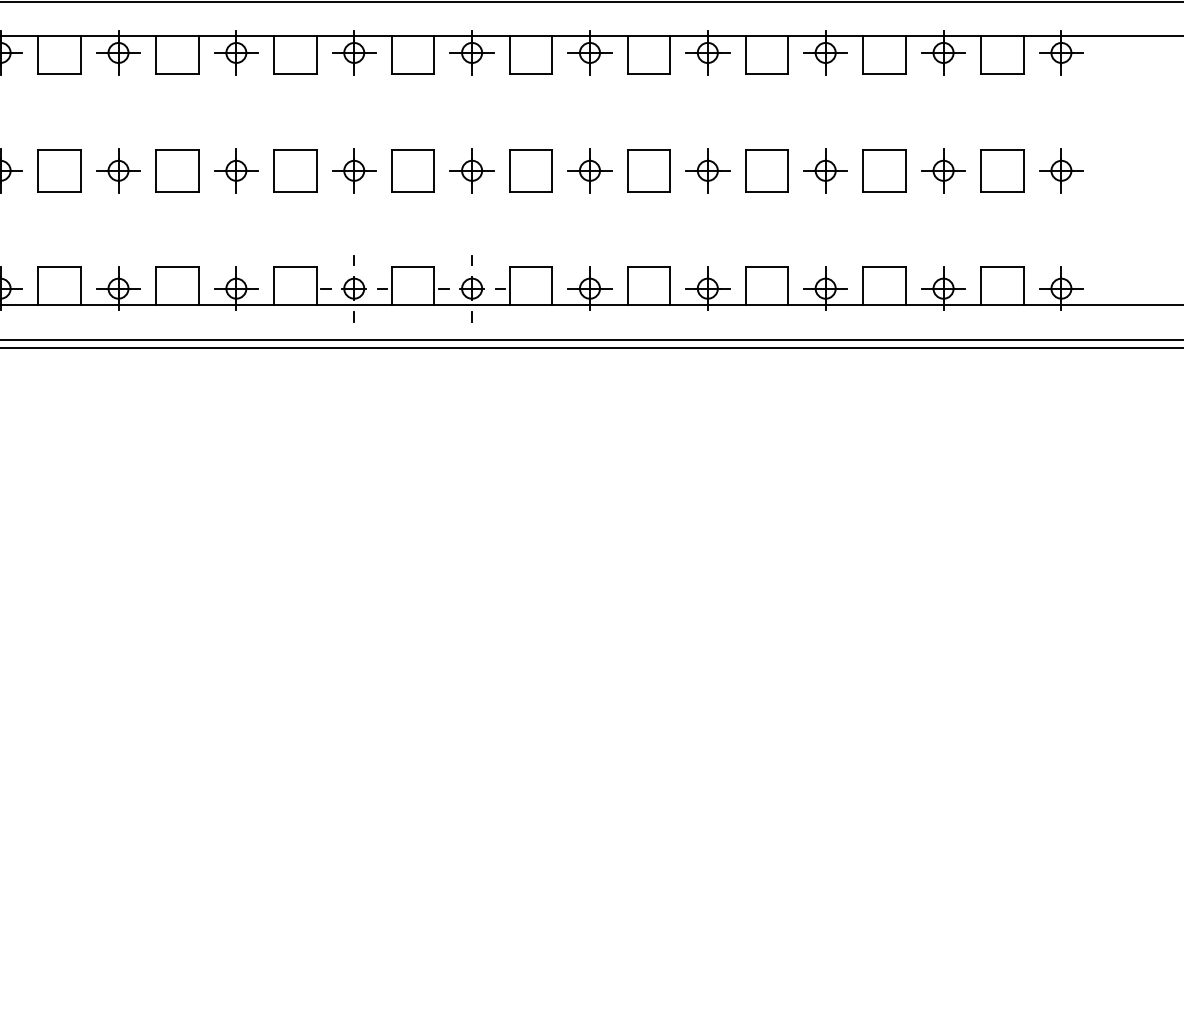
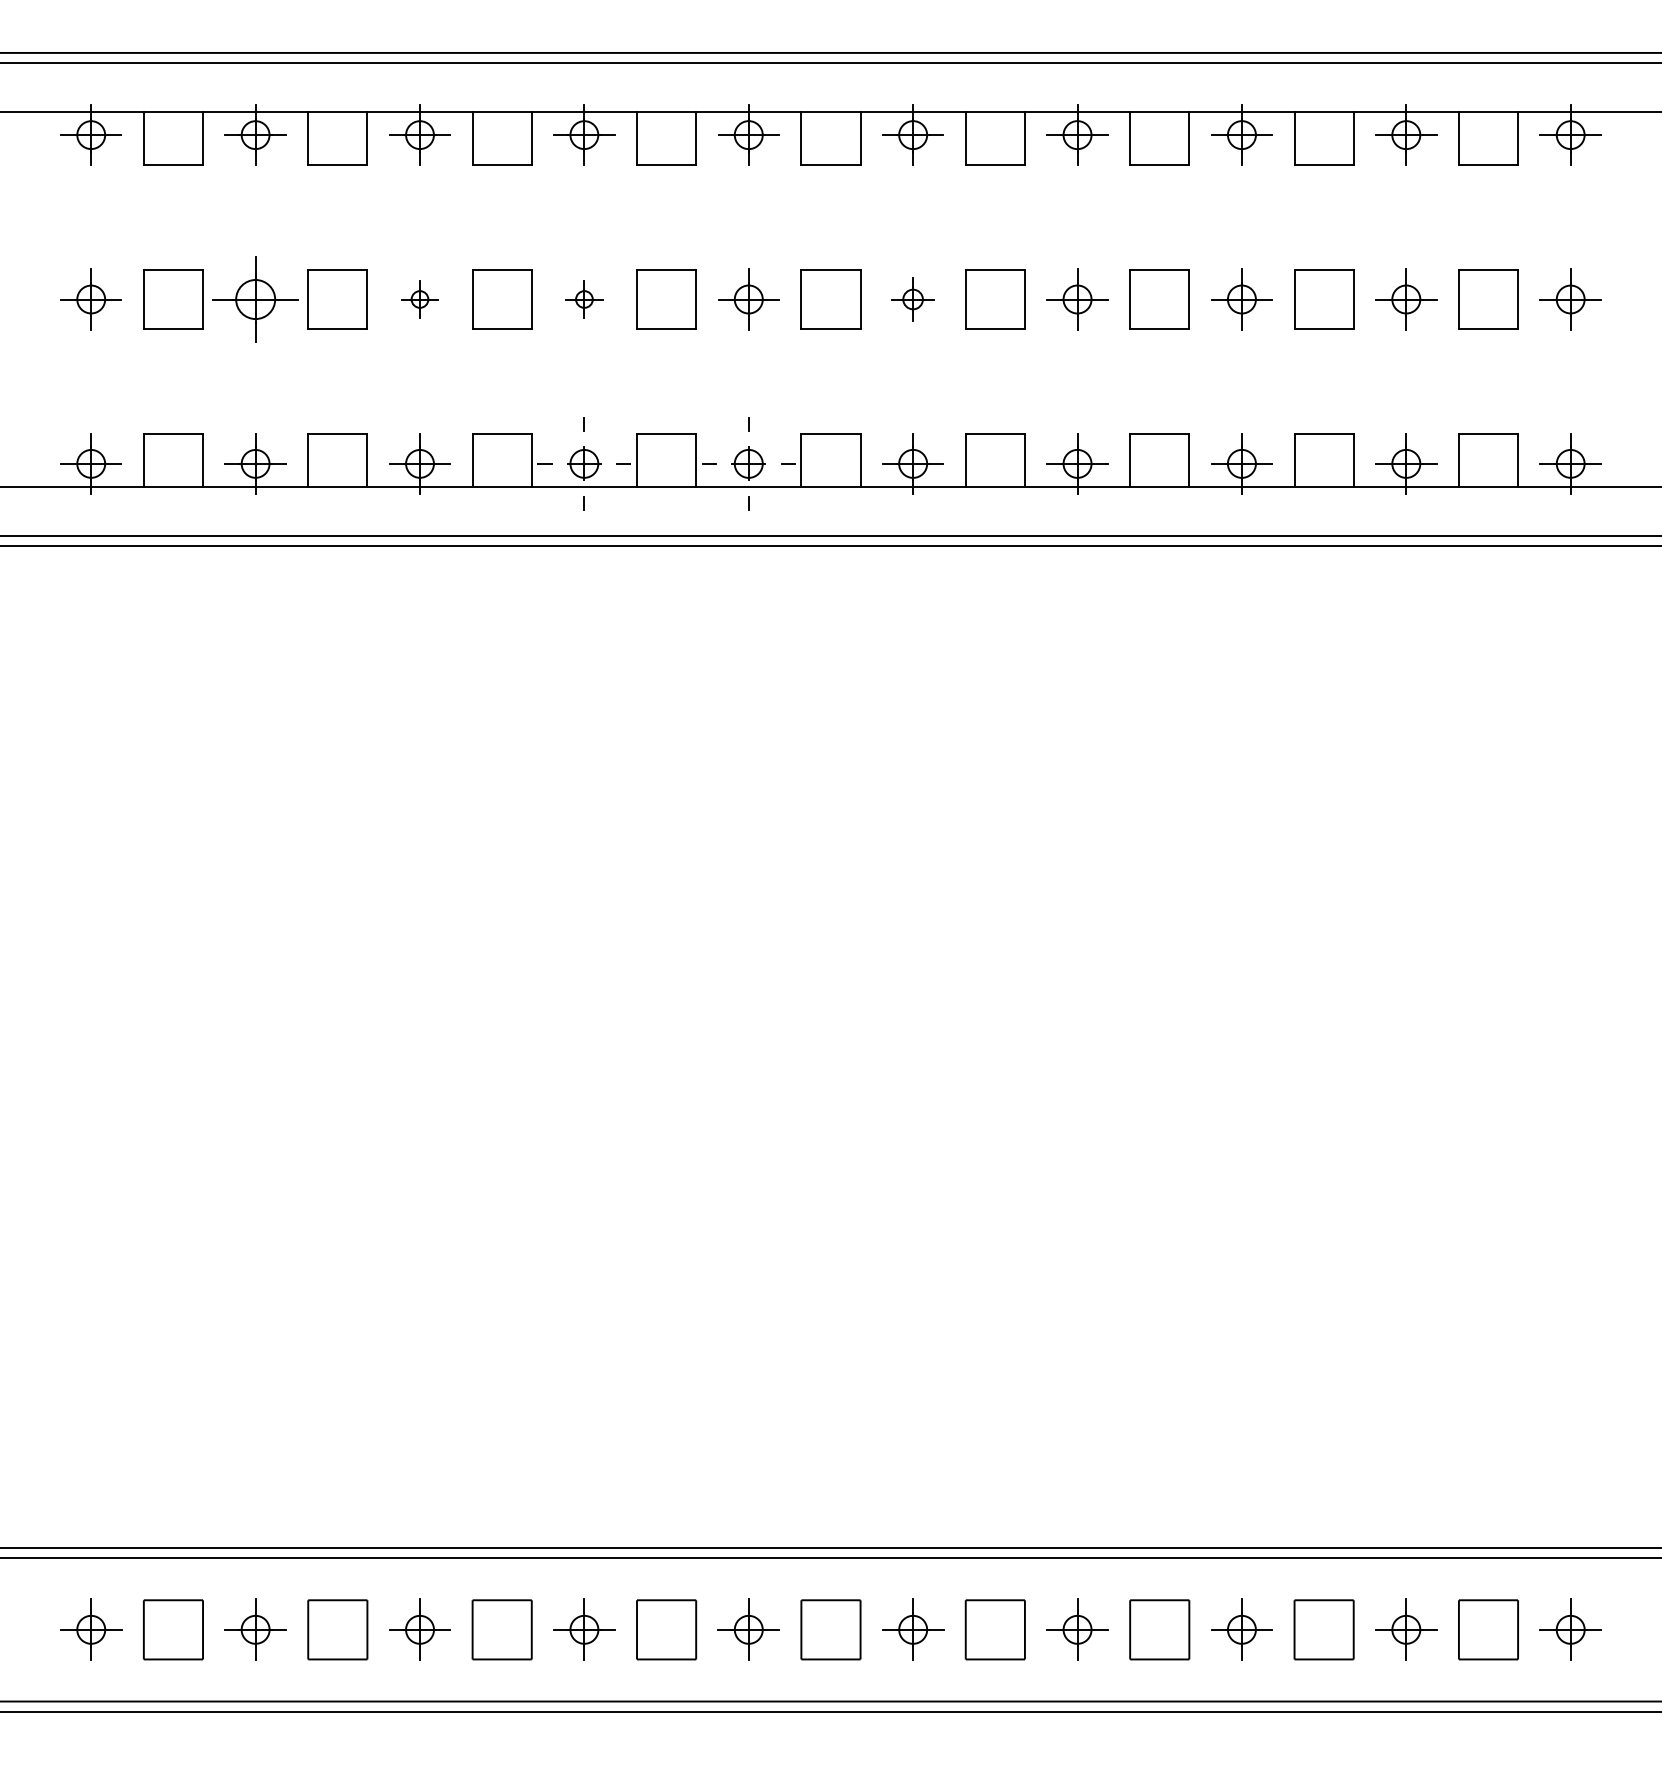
part: (118, 170) -> (255, 299), size x1.4
part: (236, 170) -> (419, 299), size x0.6
part: (354, 170) -> (584, 299), size x0.6
part: (589, 170) -> (912, 299), size x0.7

